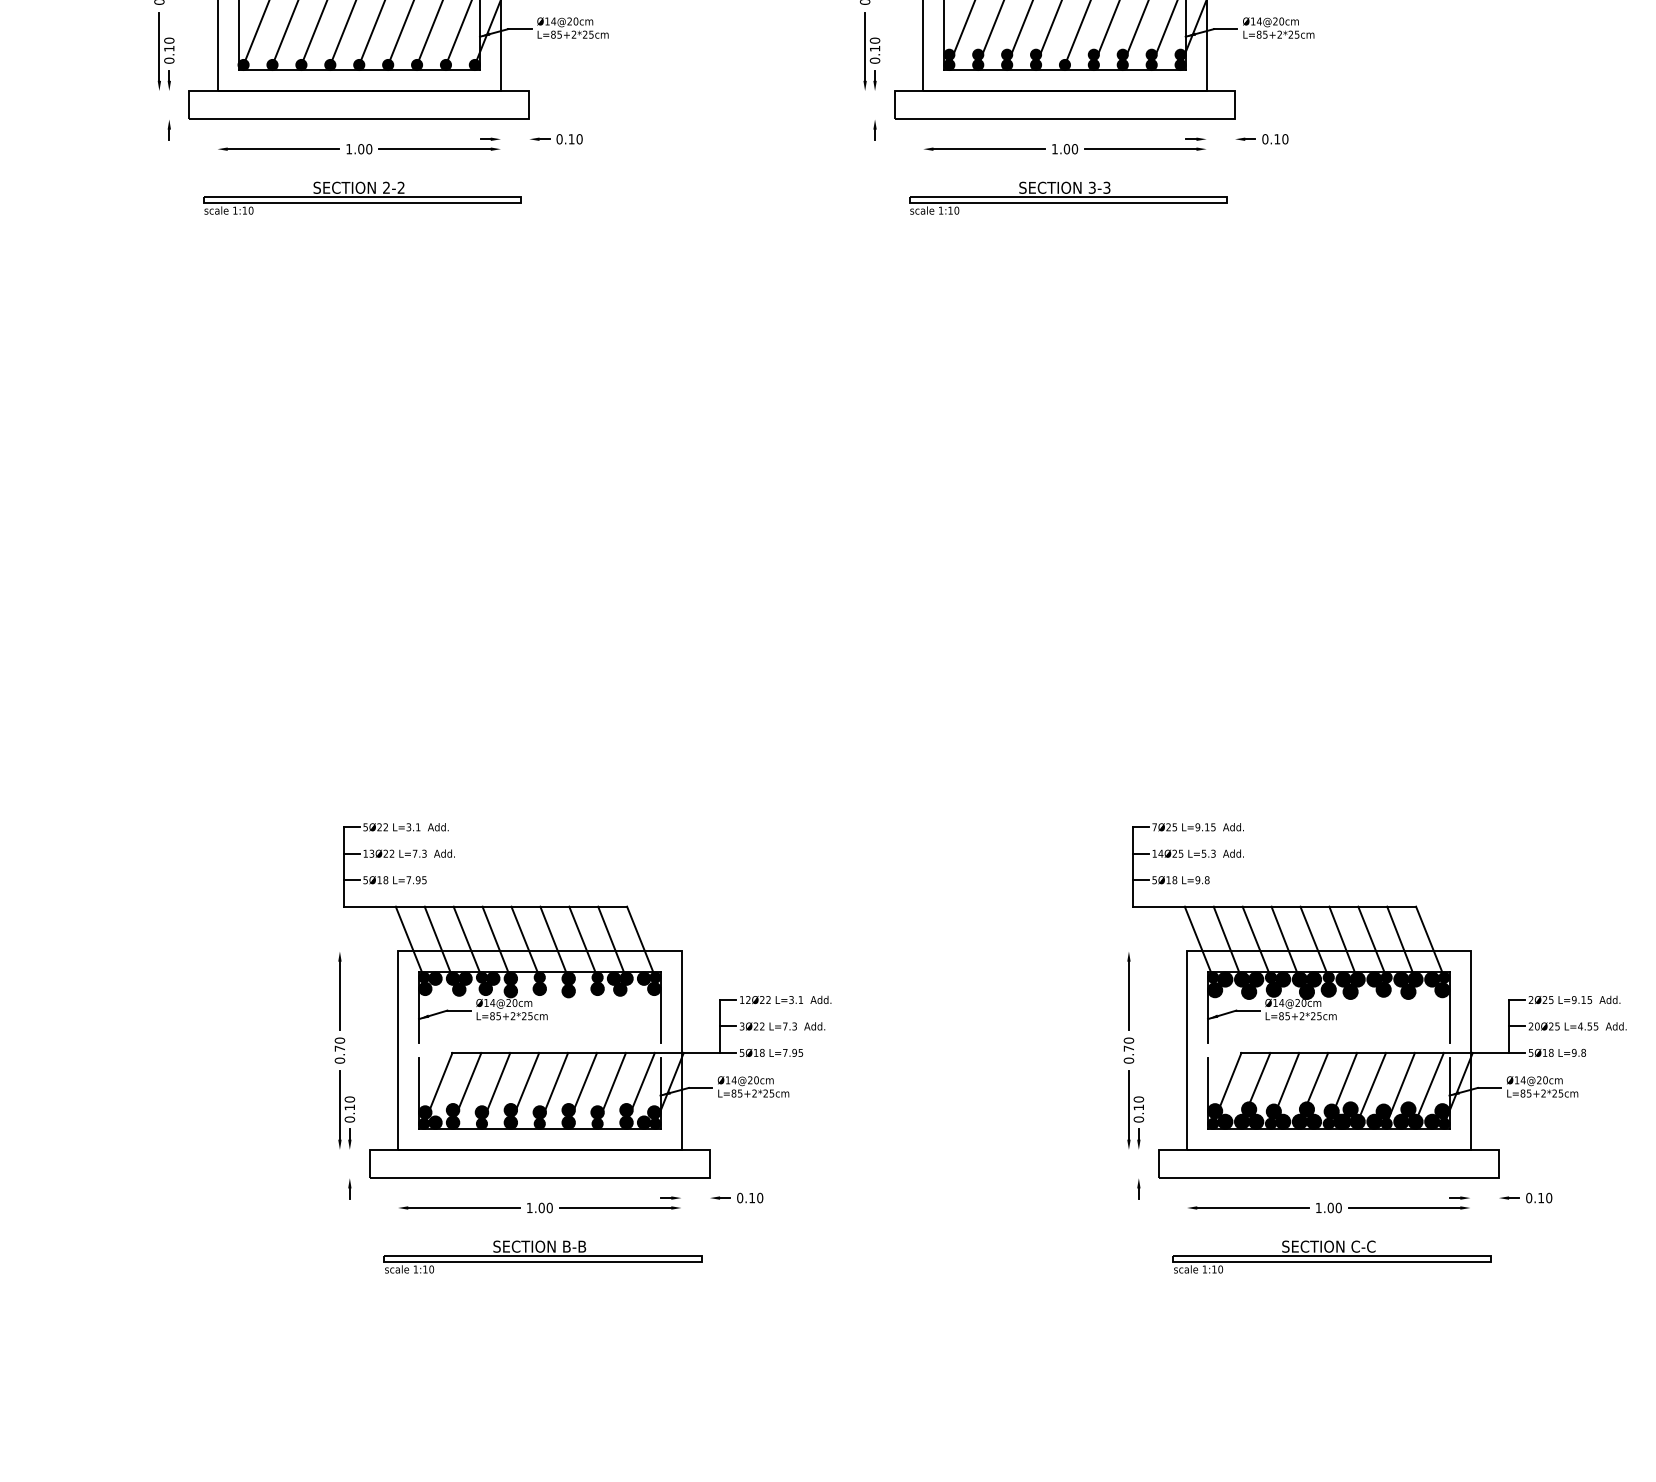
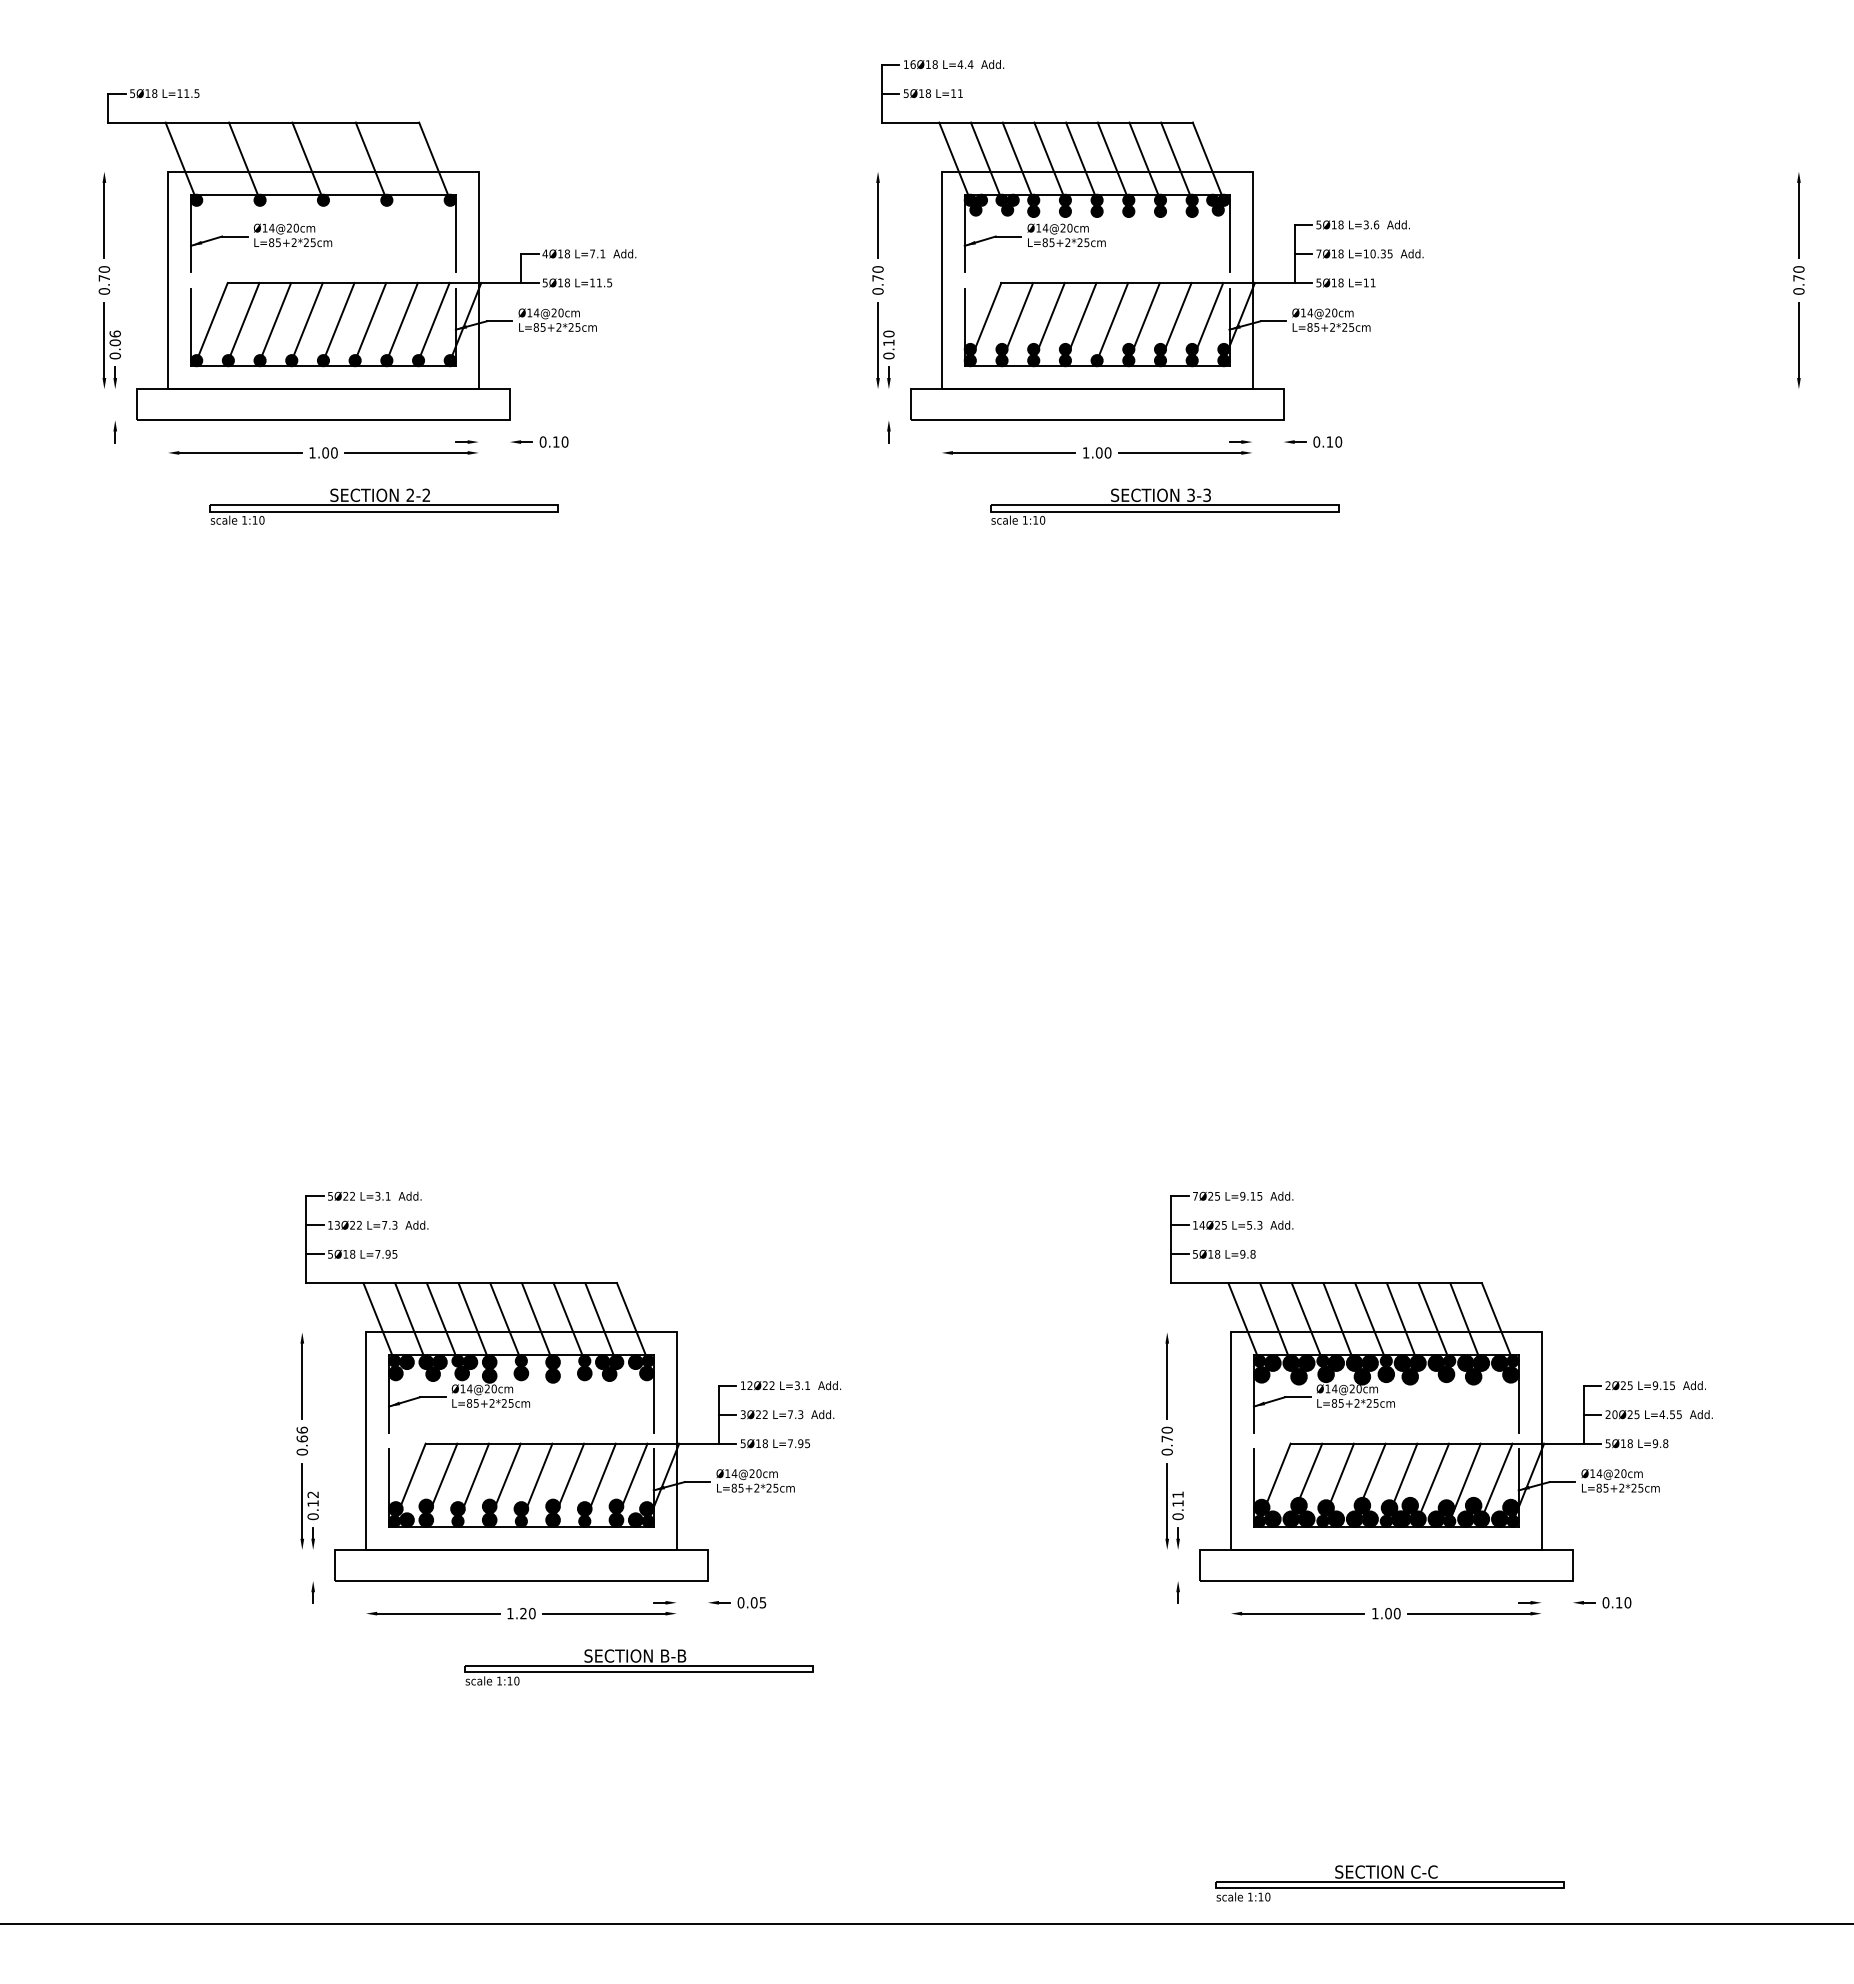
text: (168, 44) -> (114, 338), 0.10 -> 0.06
part: (362, 198) -> (383, 506), moved
part: (1068, 198) -> (1164, 506), moved
text: (339, 1044) -> (301, 1434), 0.70 -> 0.66
text: (349, 1099) -> (312, 1494), 0.10 -> 0.12
text: (1138, 1099) -> (1177, 1494), 0.10 -> 0.11
text: (756, 1197) -> (758, 1602), 0.10 -> 0.05
text: (541, 1207) -> (523, 1613), 1.00 -> 1.20
part: (542, 1257) -> (638, 1667), moved
part: (1331, 1257) -> (1389, 1883), moved

